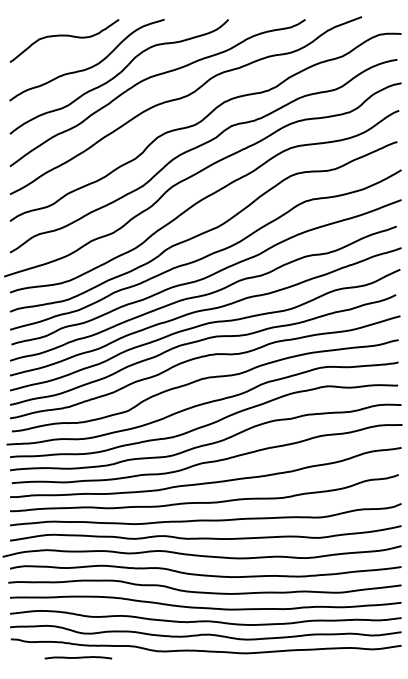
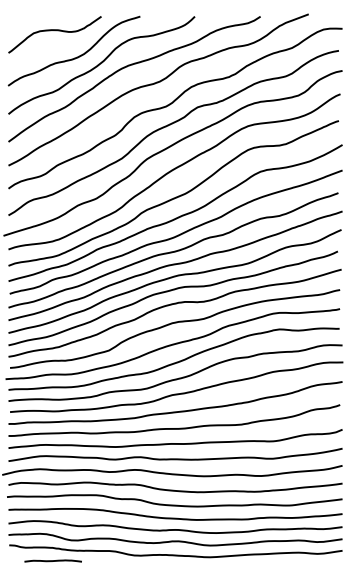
line: (78, 657) -> (53, 560), moved

